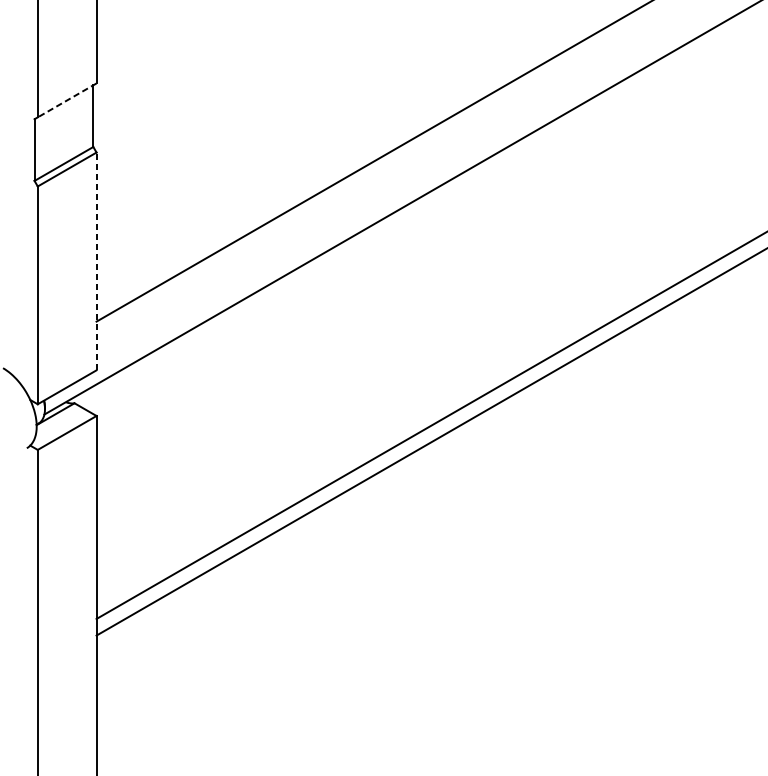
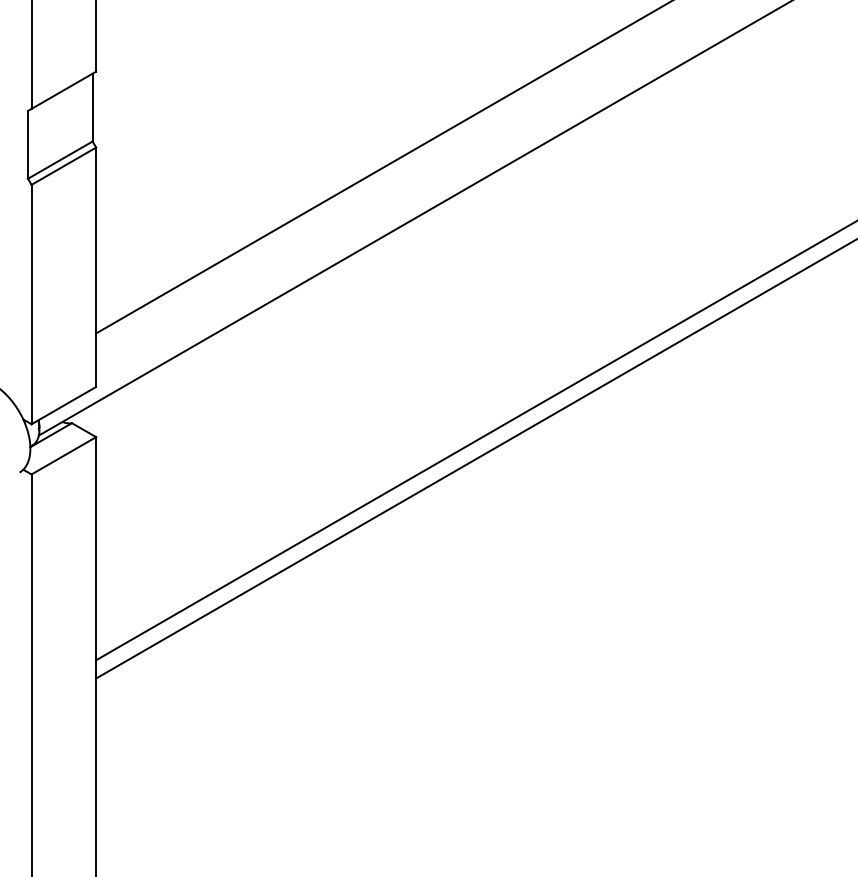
line: (66, 100) -> (63, 90), dashed -> solid
line: (96, 261) -> (96, 267), dashed -> solid

